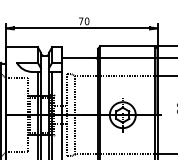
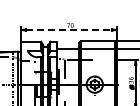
line: (81, 27) -> (68, 29), solid -> dashed

